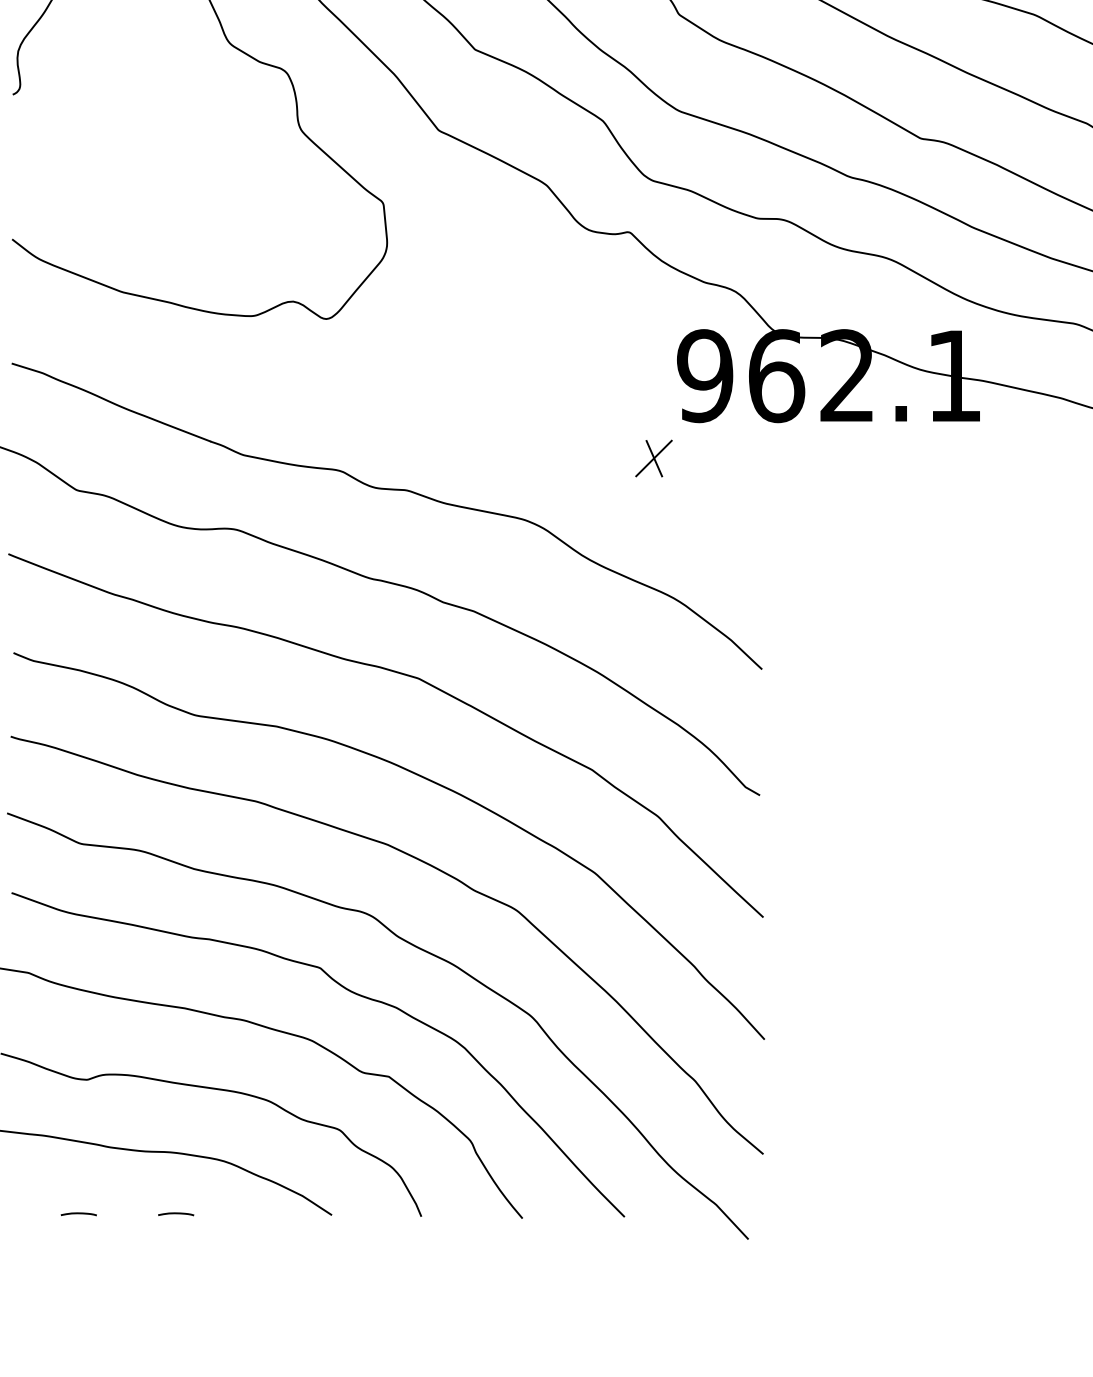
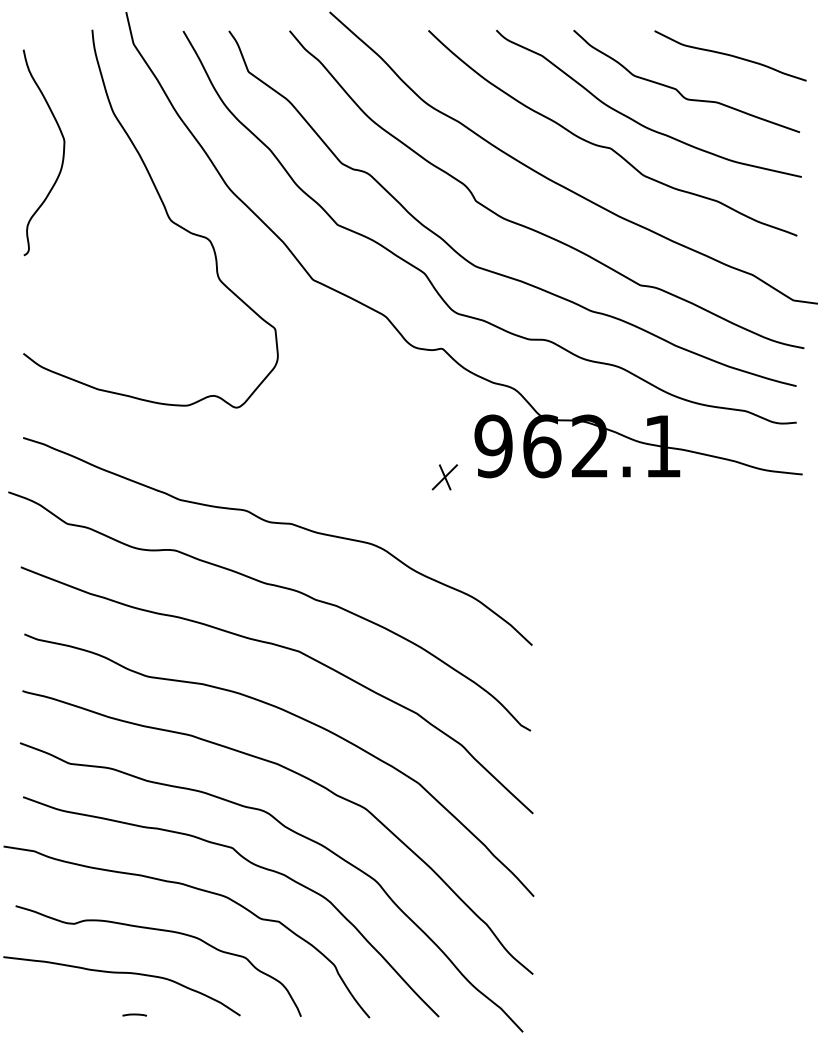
part: (653, 458) -> (444, 477), moved
line: (78, 1213) -> (68, 1014), removed

